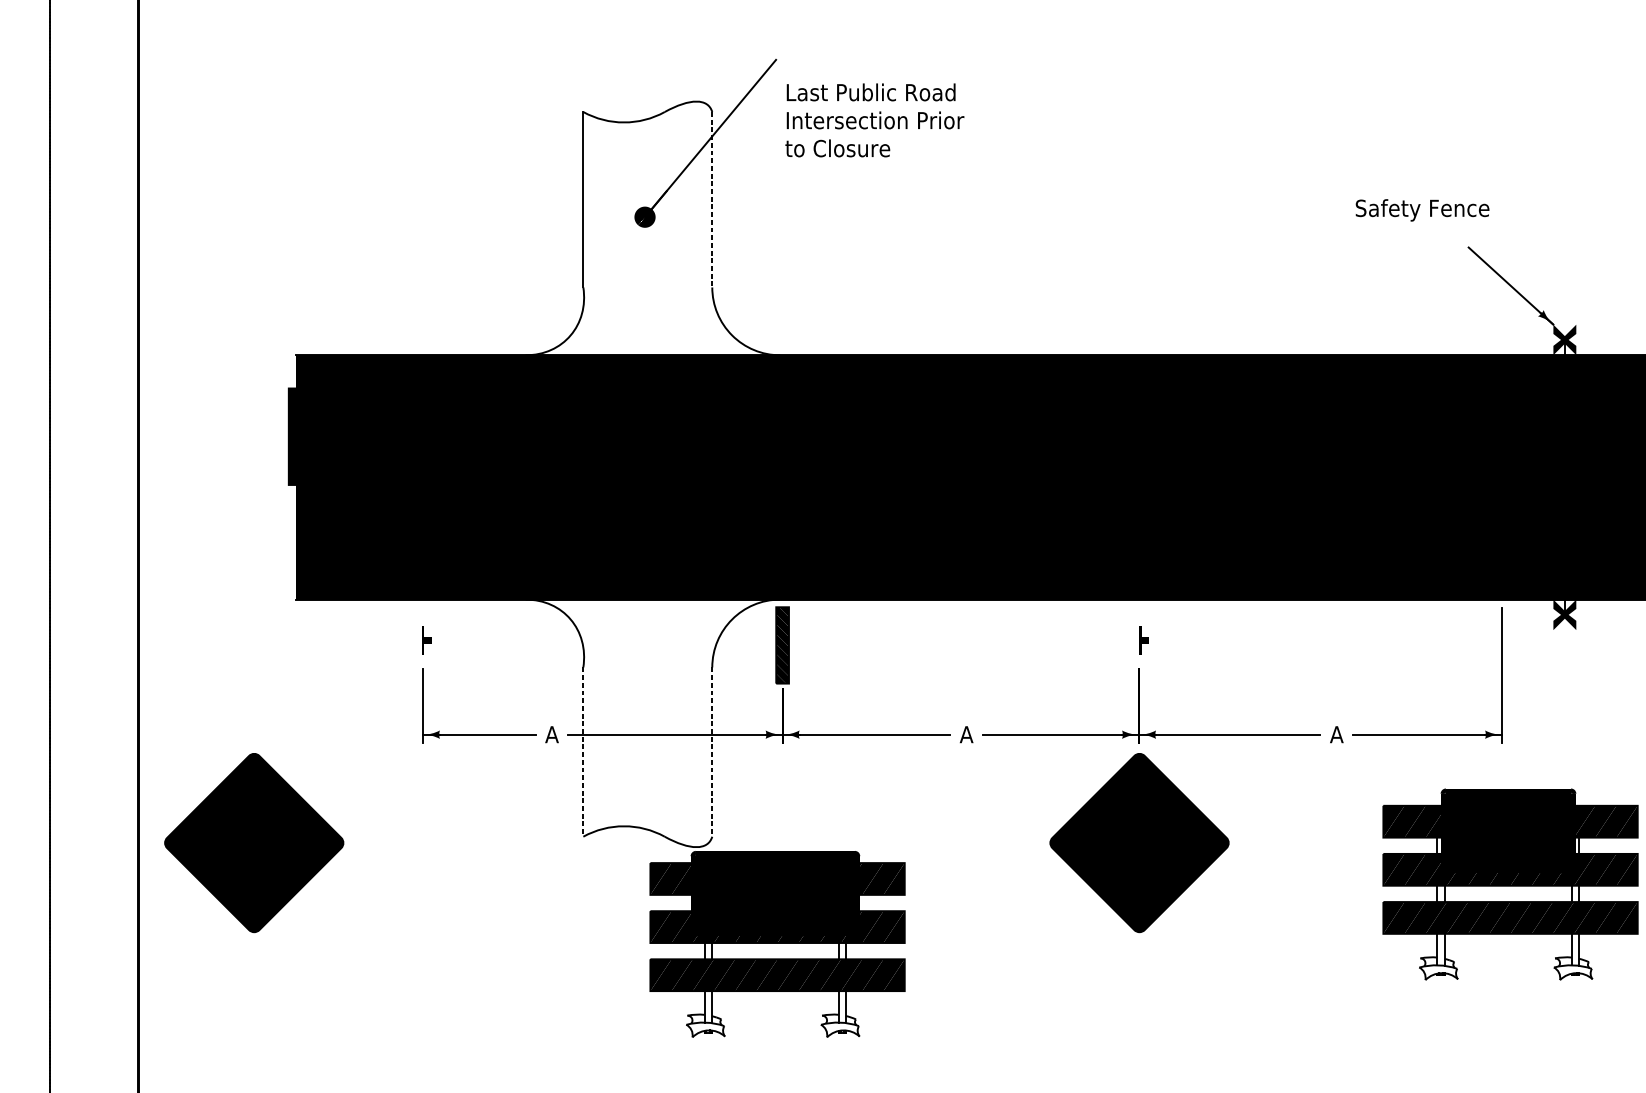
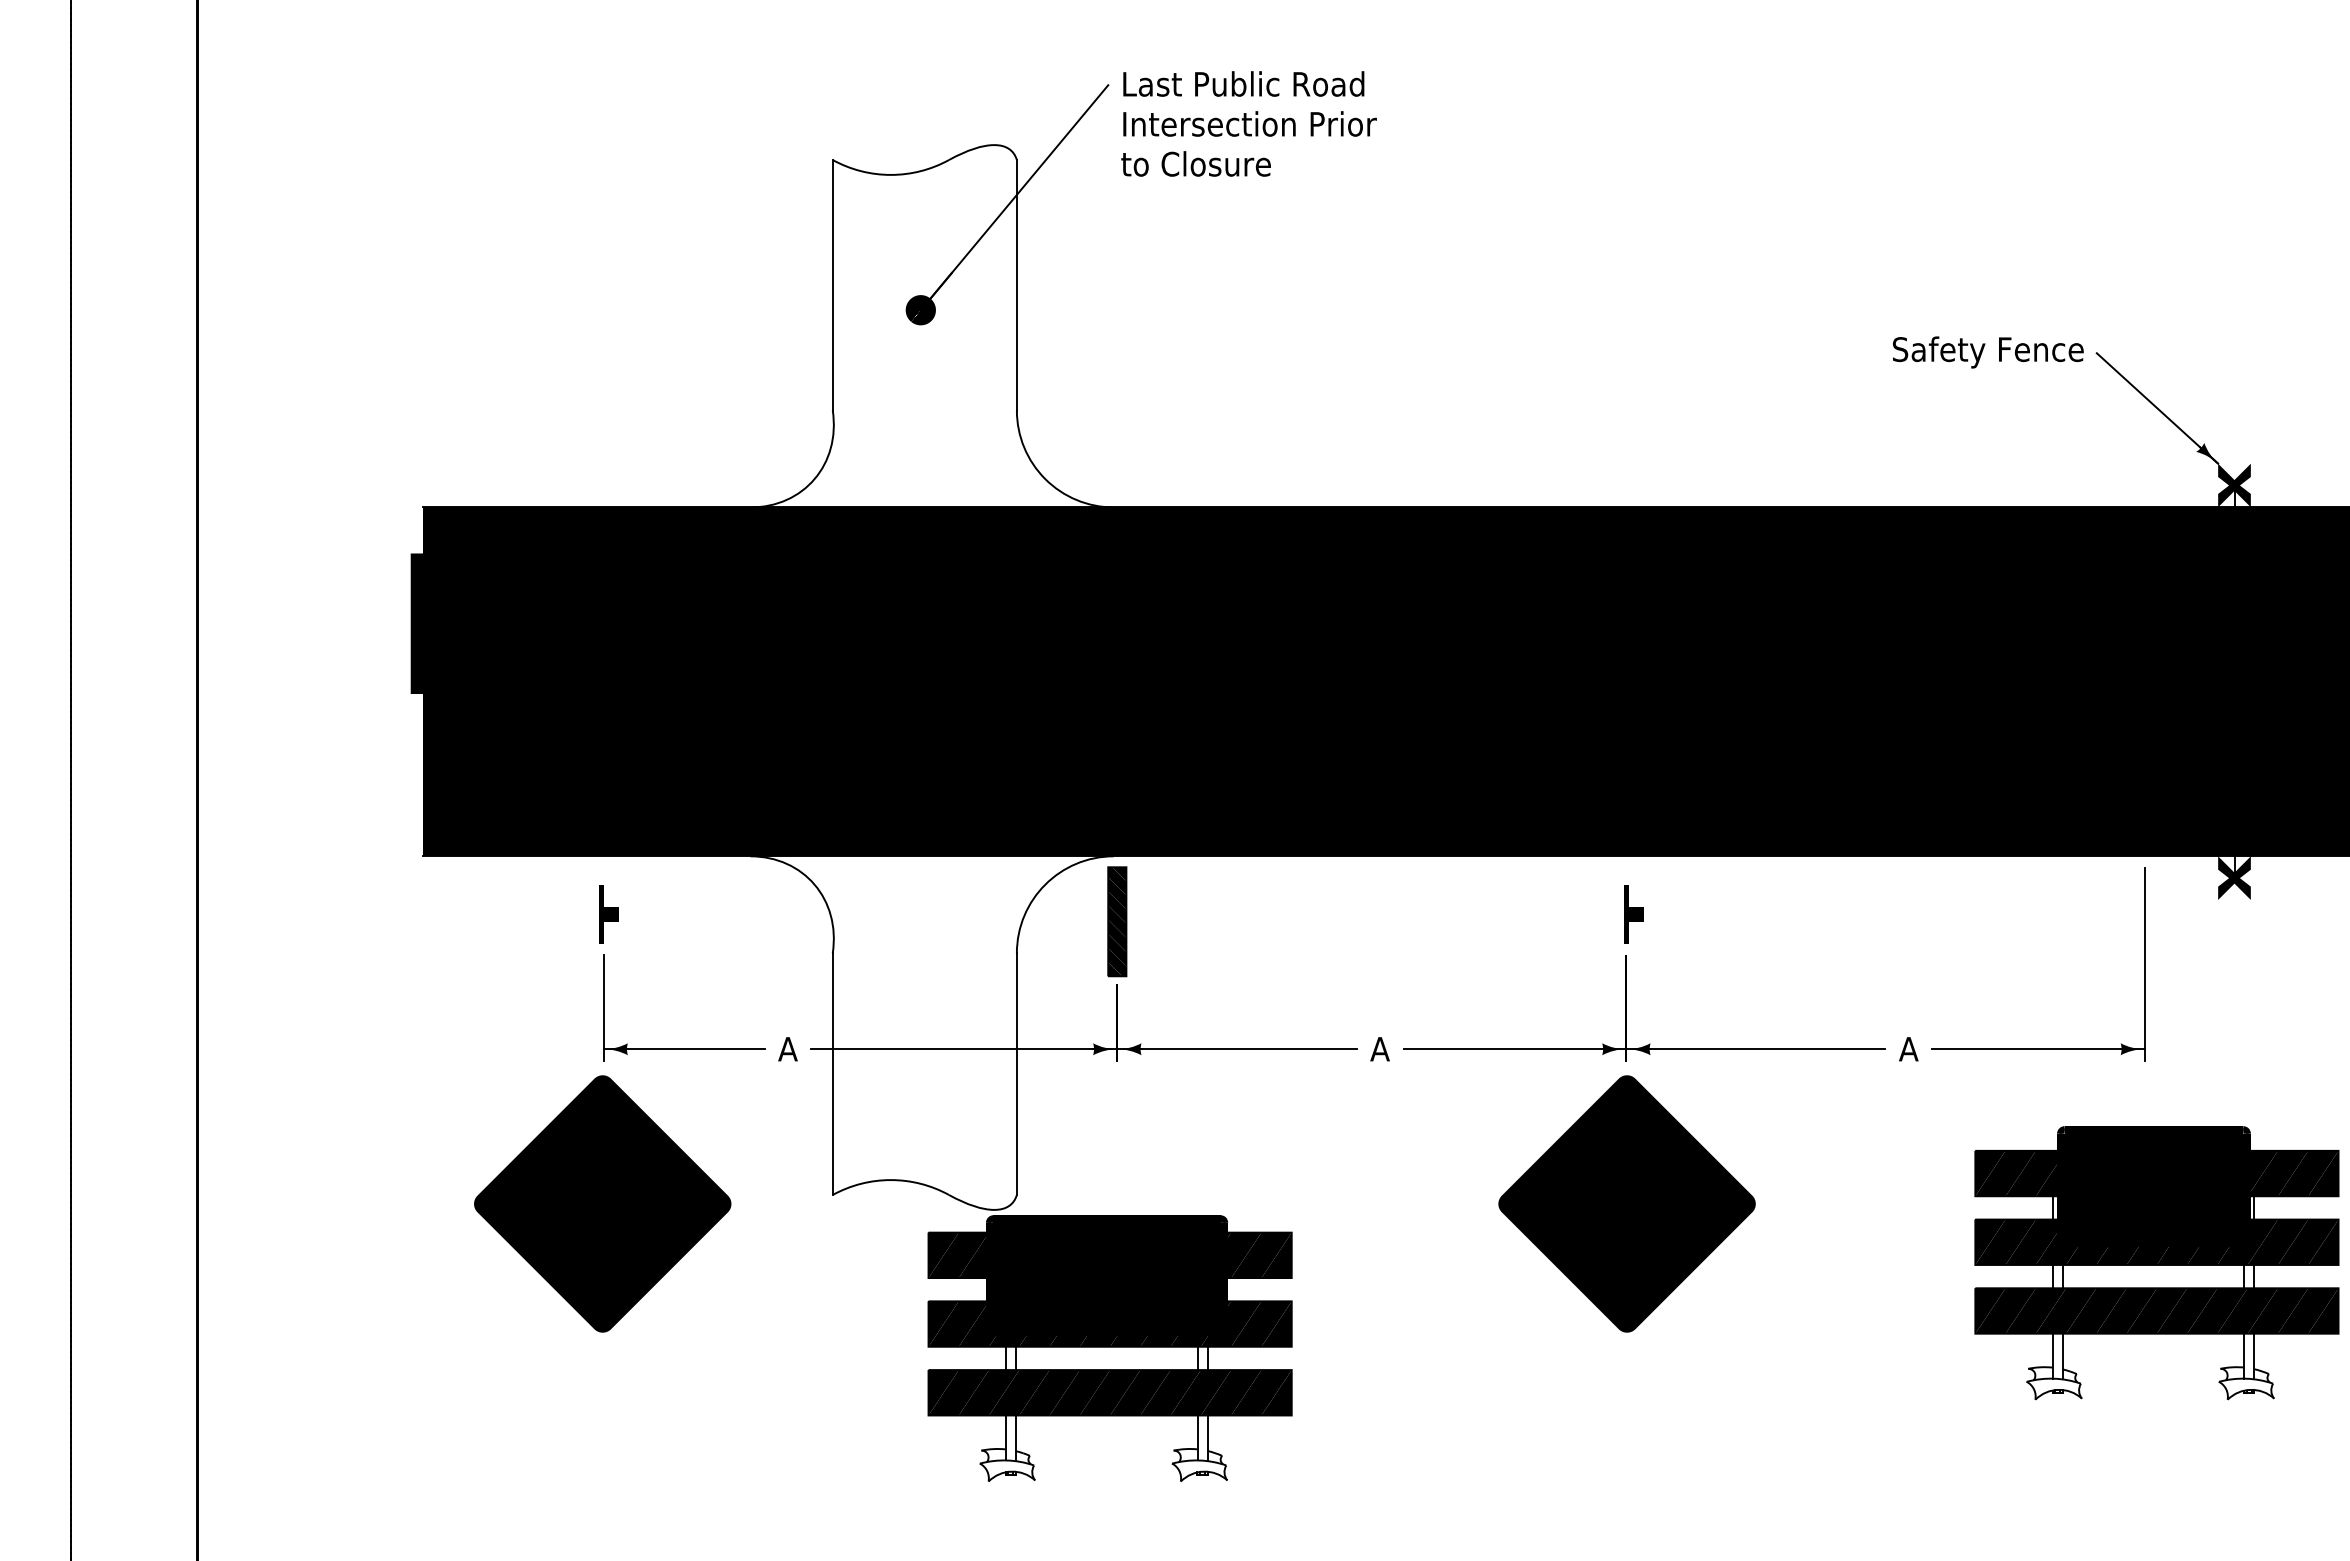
text: (874, 120) -> (1248, 123), moved
line: (712, 199) -> (1016, 285), dashed -> solid
text: (1422, 210) -> (1988, 352), moved
part: (426, 640) -> (608, 914), size x1.43
part: (1144, 640) -> (1633, 914), size x1.43
line: (583, 752) -> (832, 1074), dashed -> solid
line: (712, 752) -> (1016, 1074), dashed -> solid
text: (254, 842) -> (602, 1203), moved

